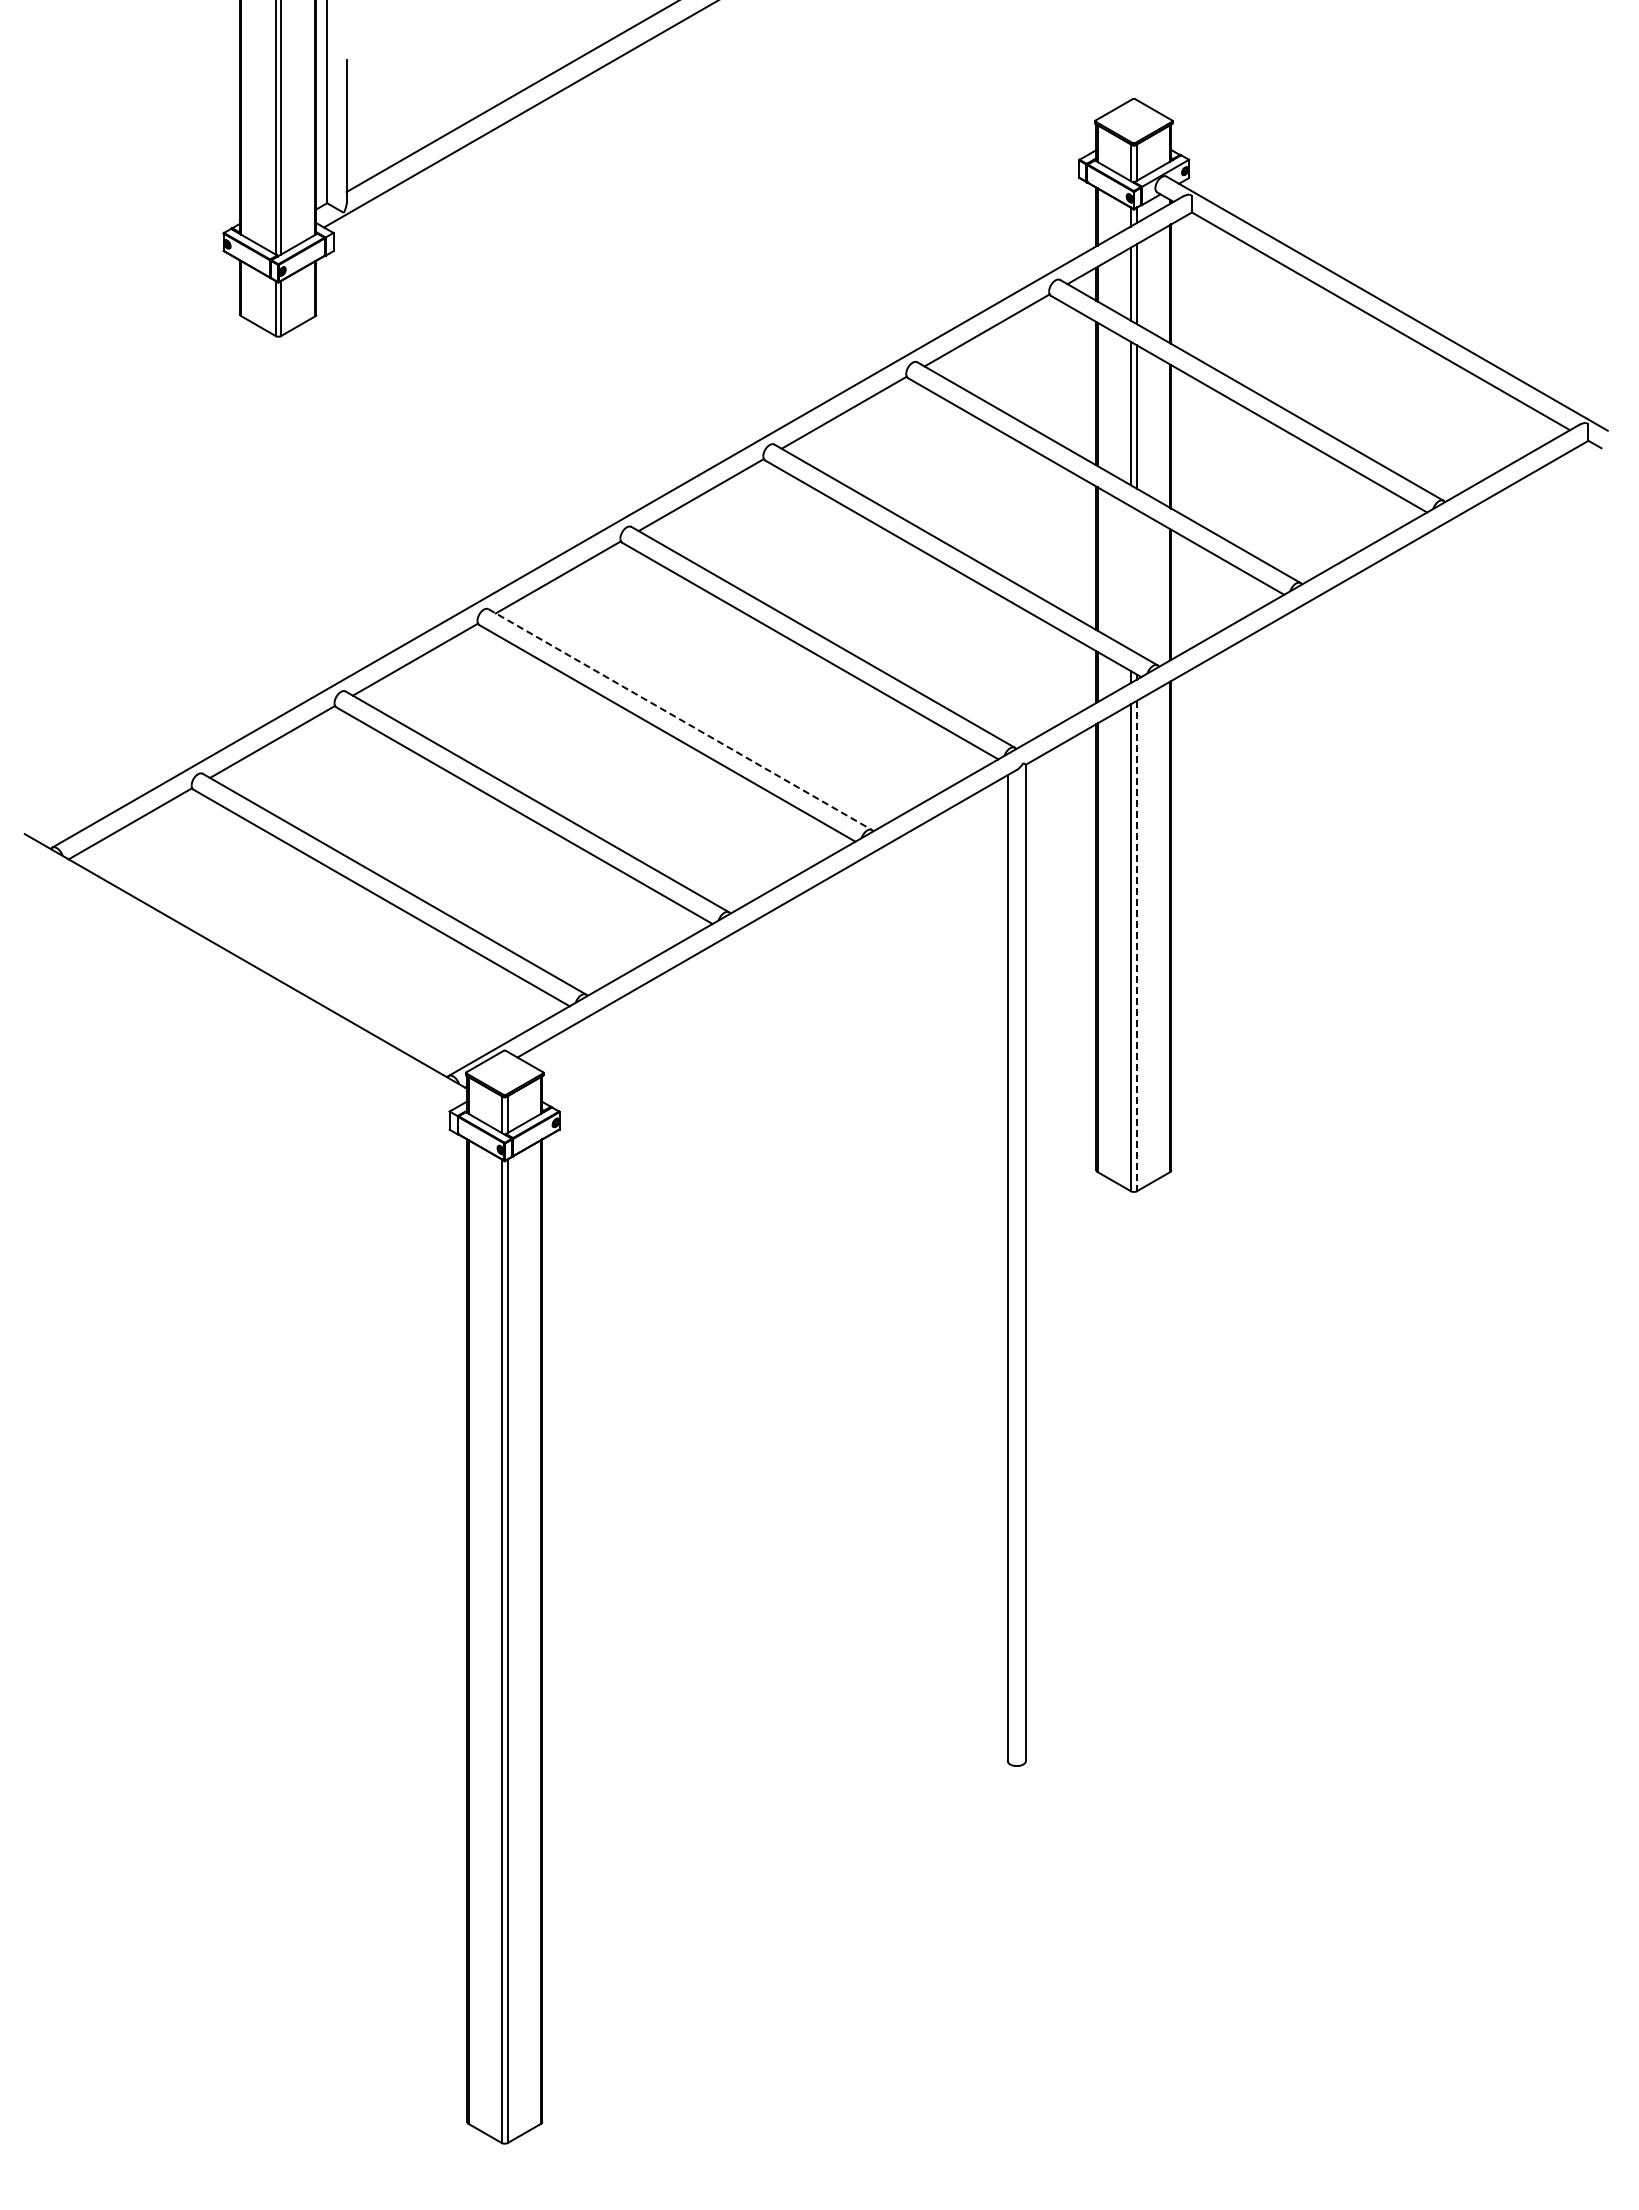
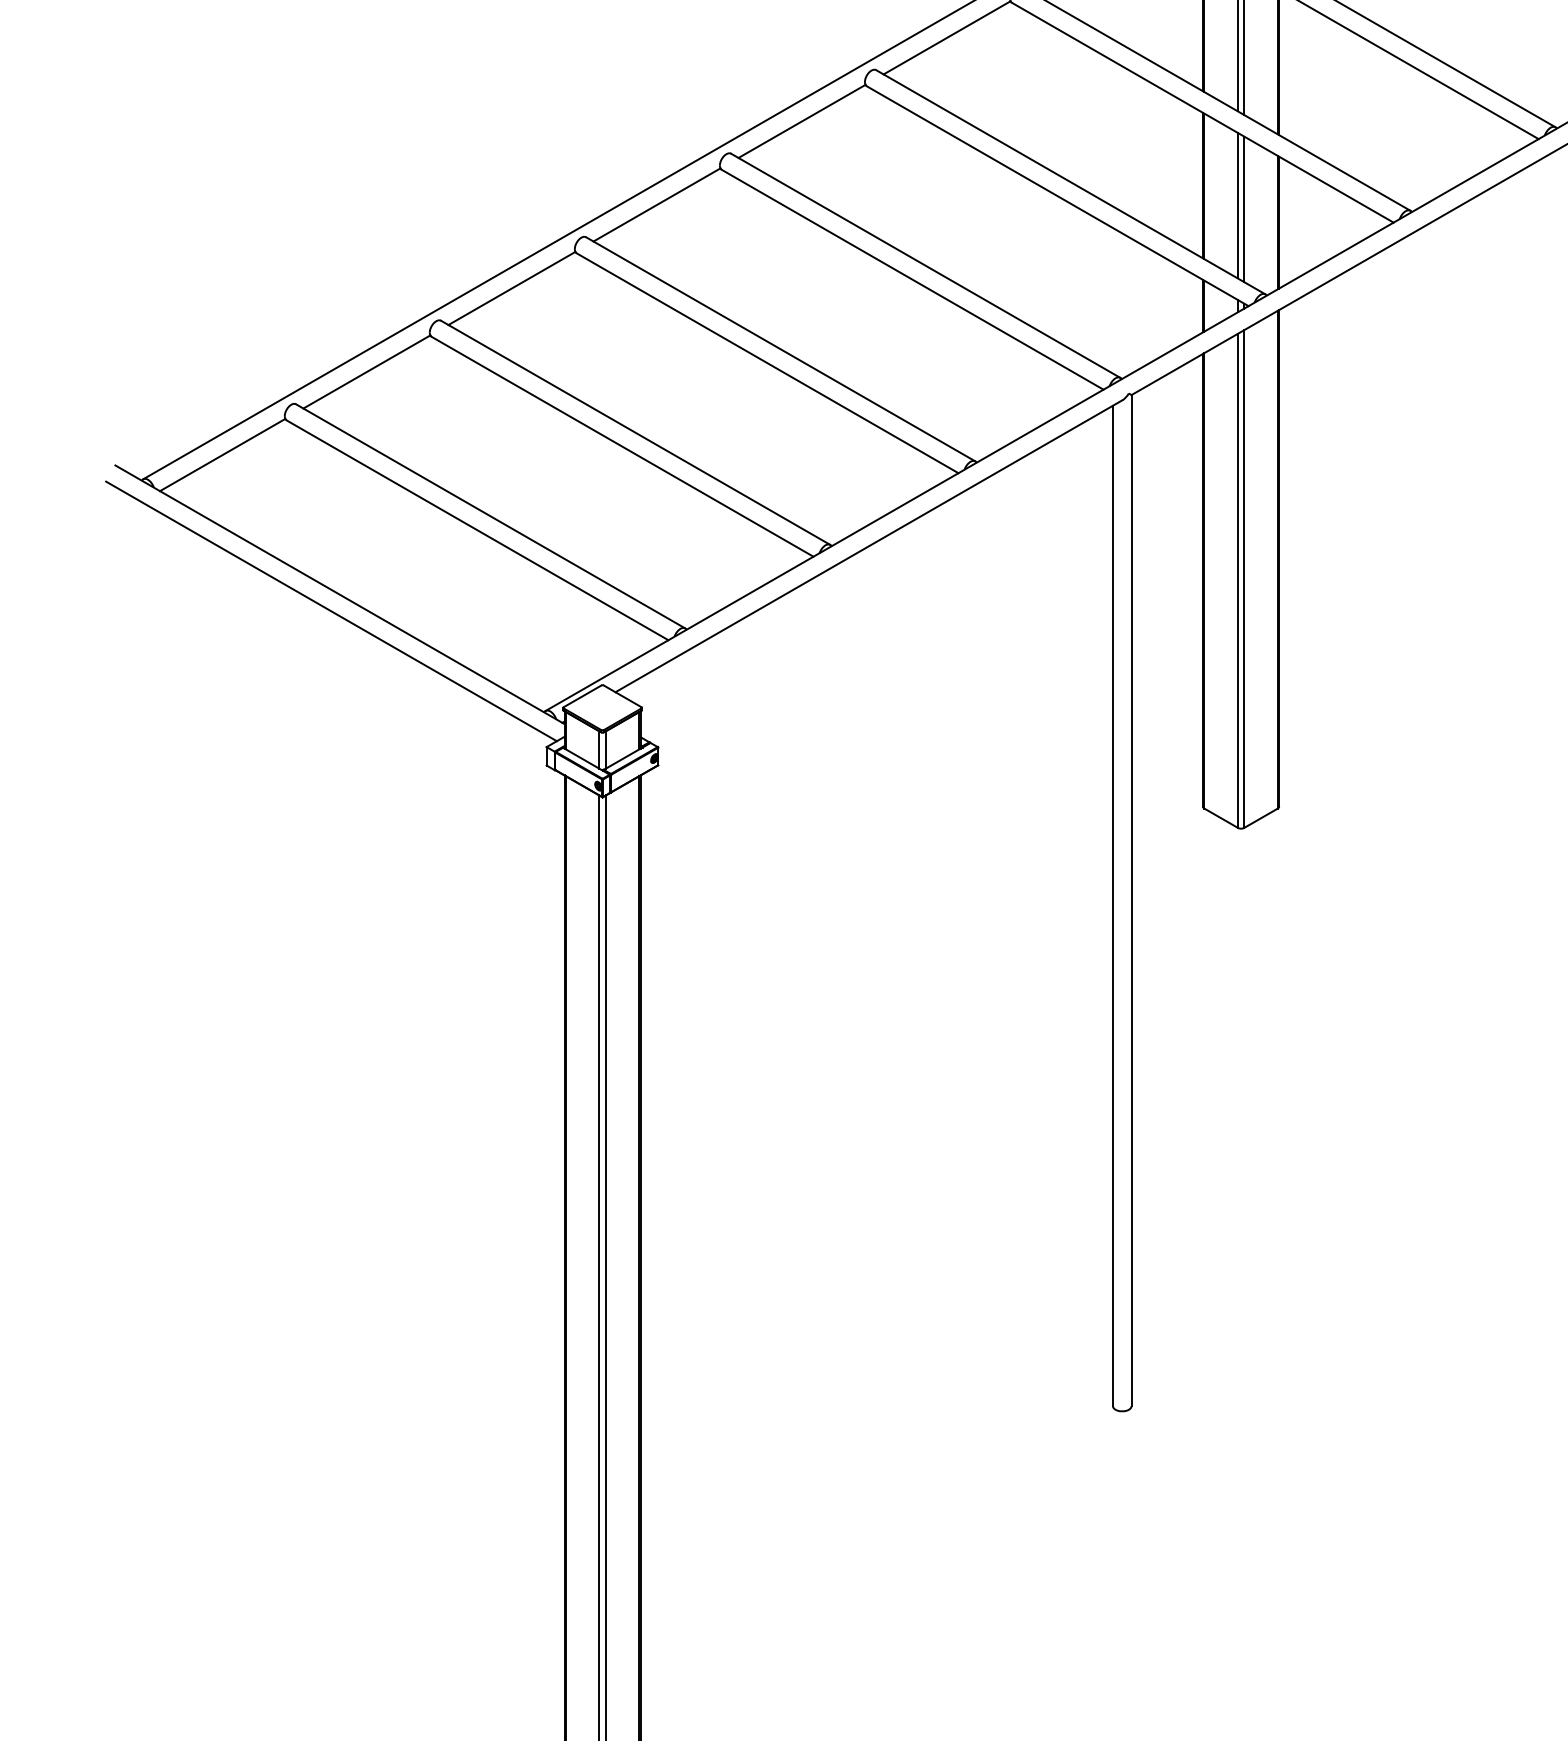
line: (1130, 577) -> (1237, 205), added
line: (1137, 581) -> (1244, 209), added
line: (680, 719) -> (780, 349), dashed -> solid
line: (1137, 946) -> (1244, 579), dashed -> solid
line: (237, 977) -> (331, 611), added

